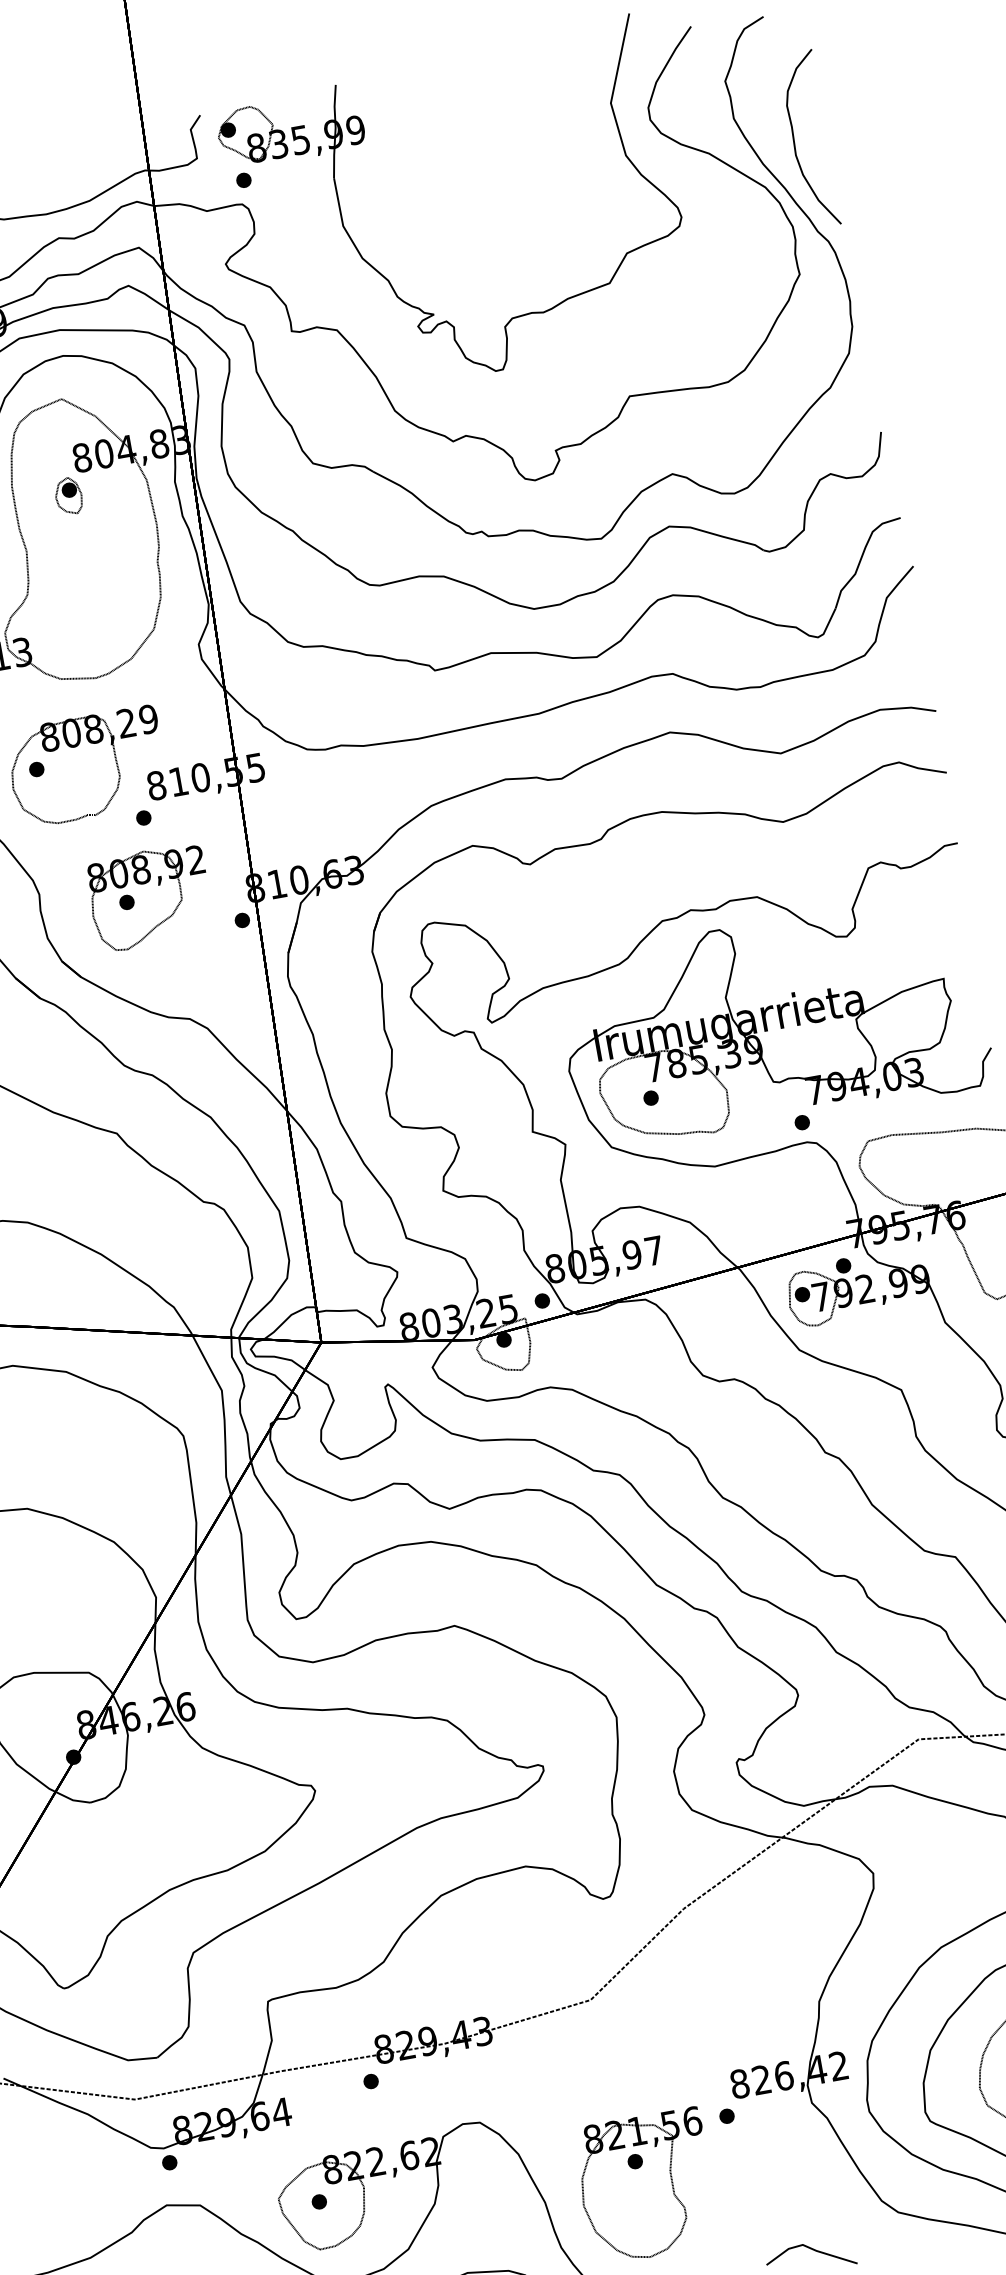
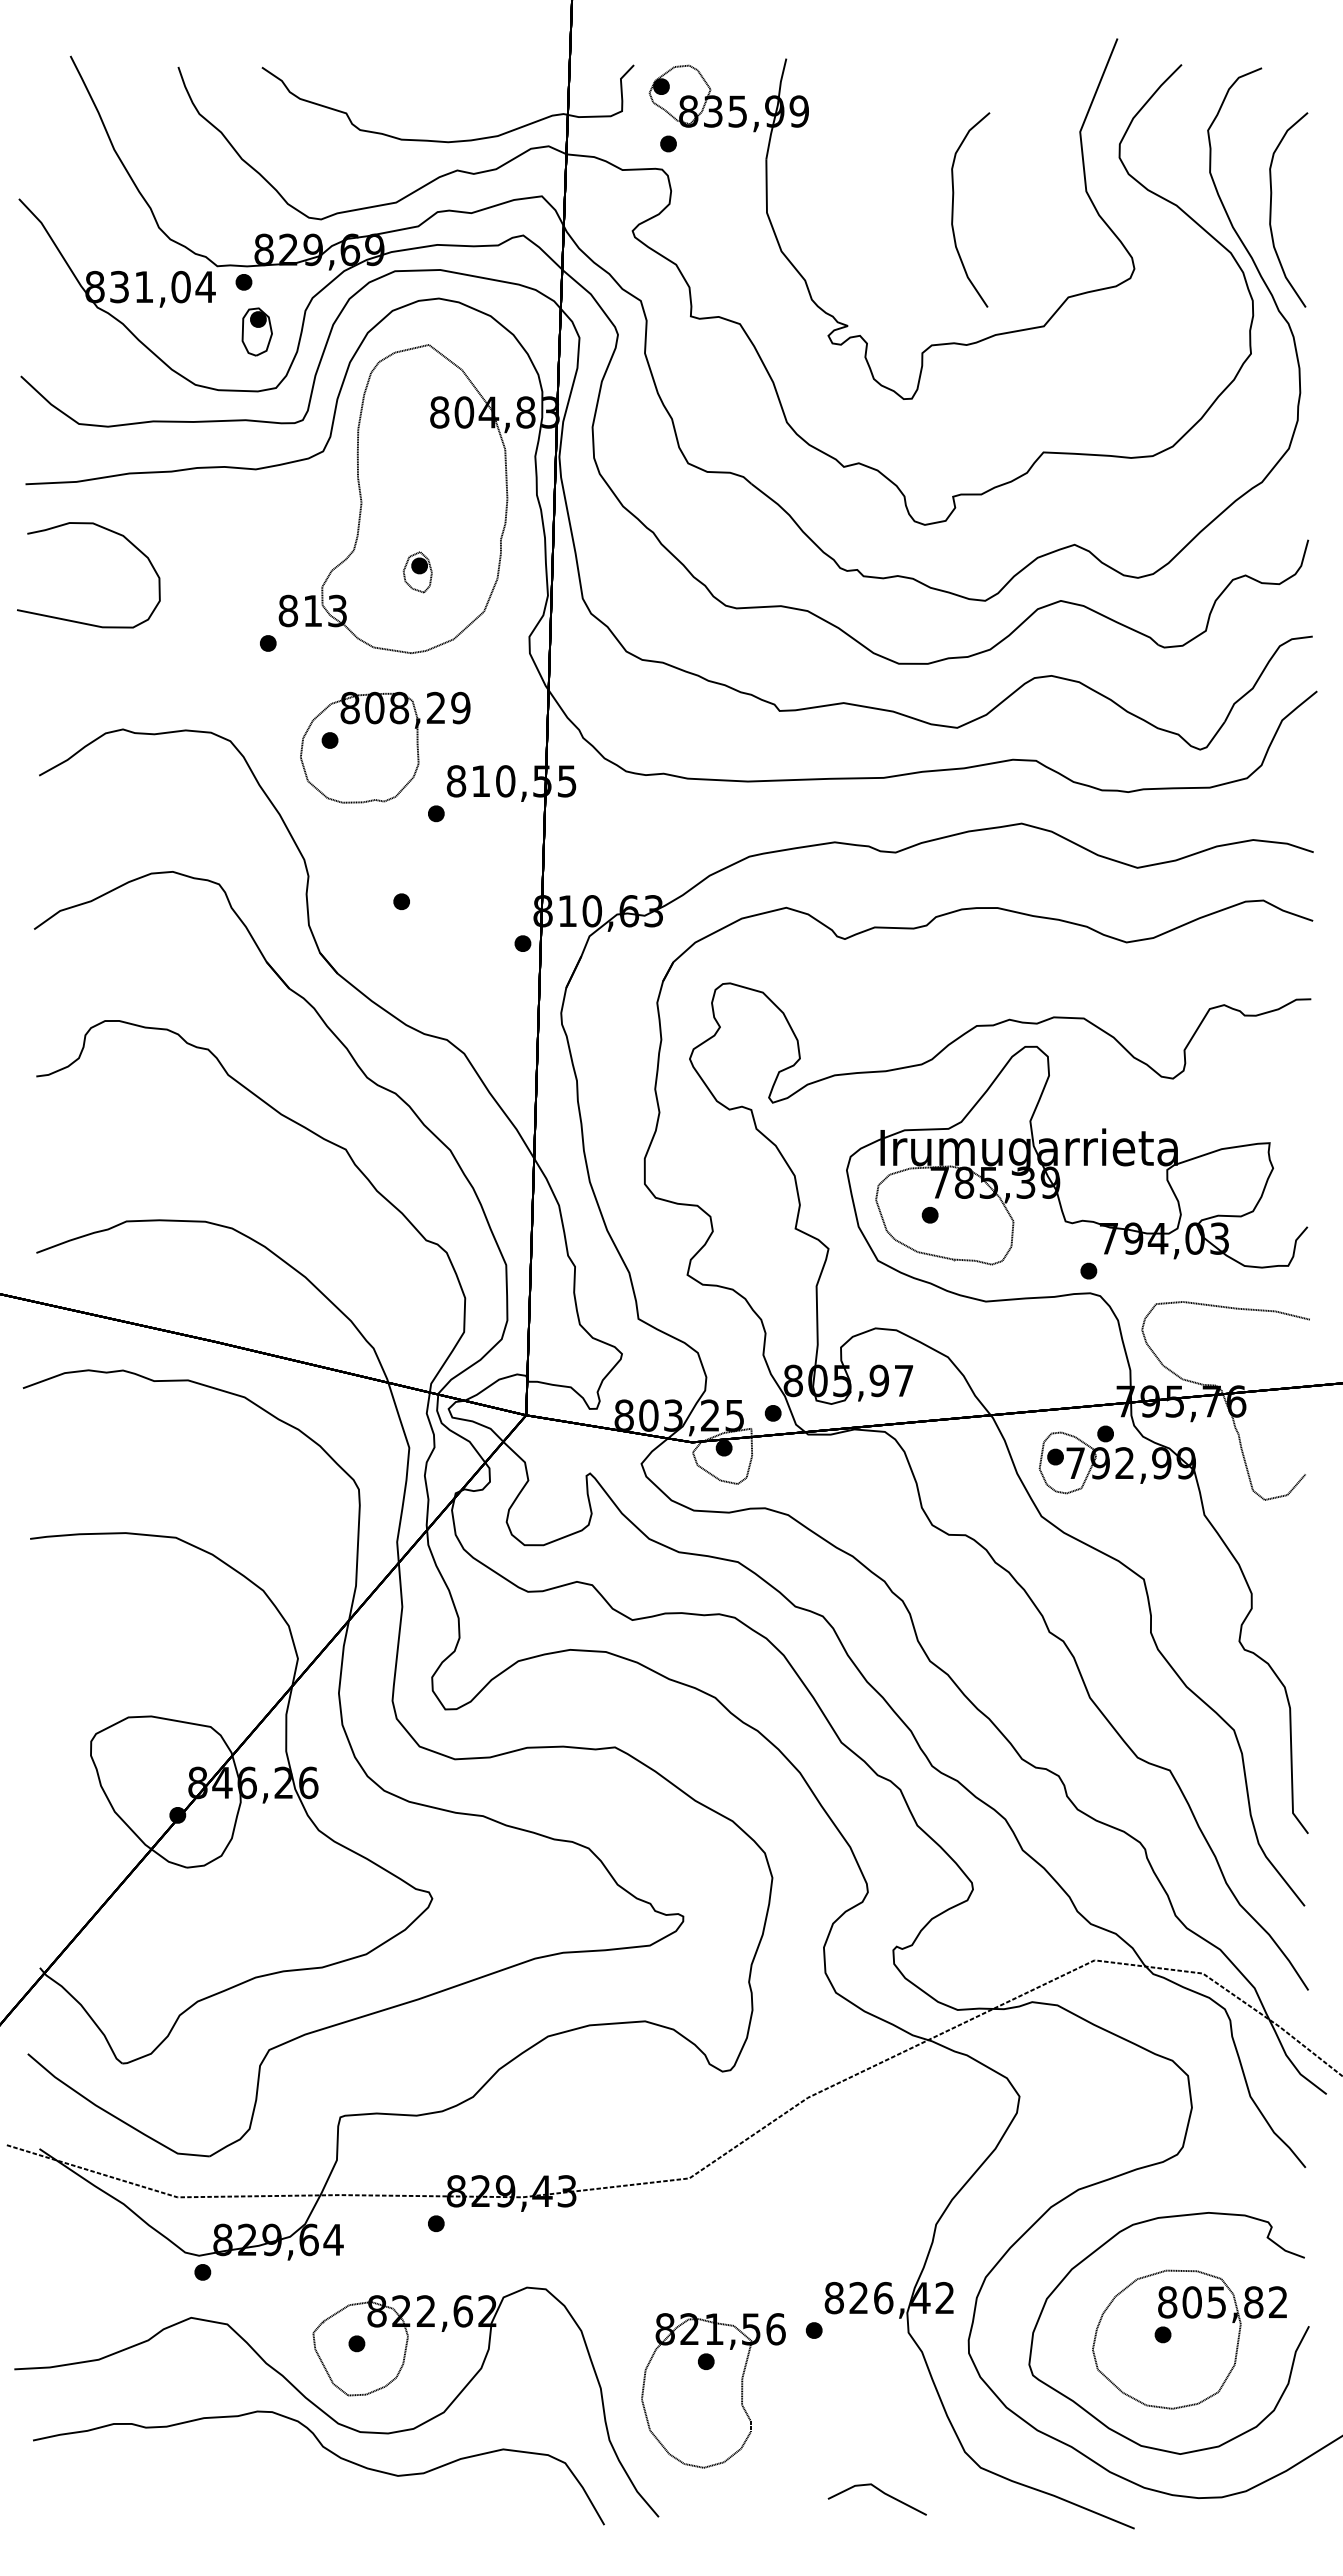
curve: (509, 193) -> (953, 209), added
part: (68, 496) -> (417, 572), moved
part: (150, 898) -> (427, 901), removed

